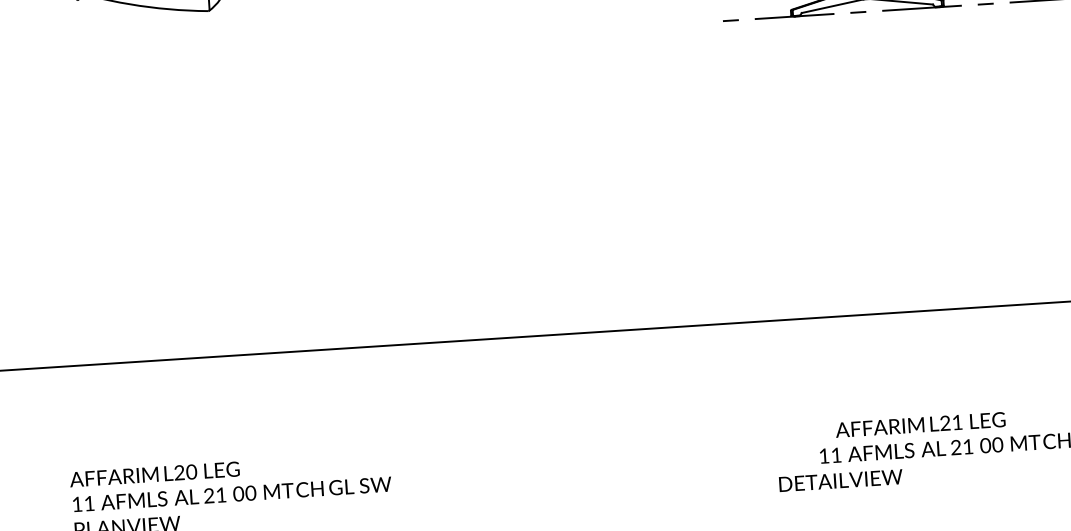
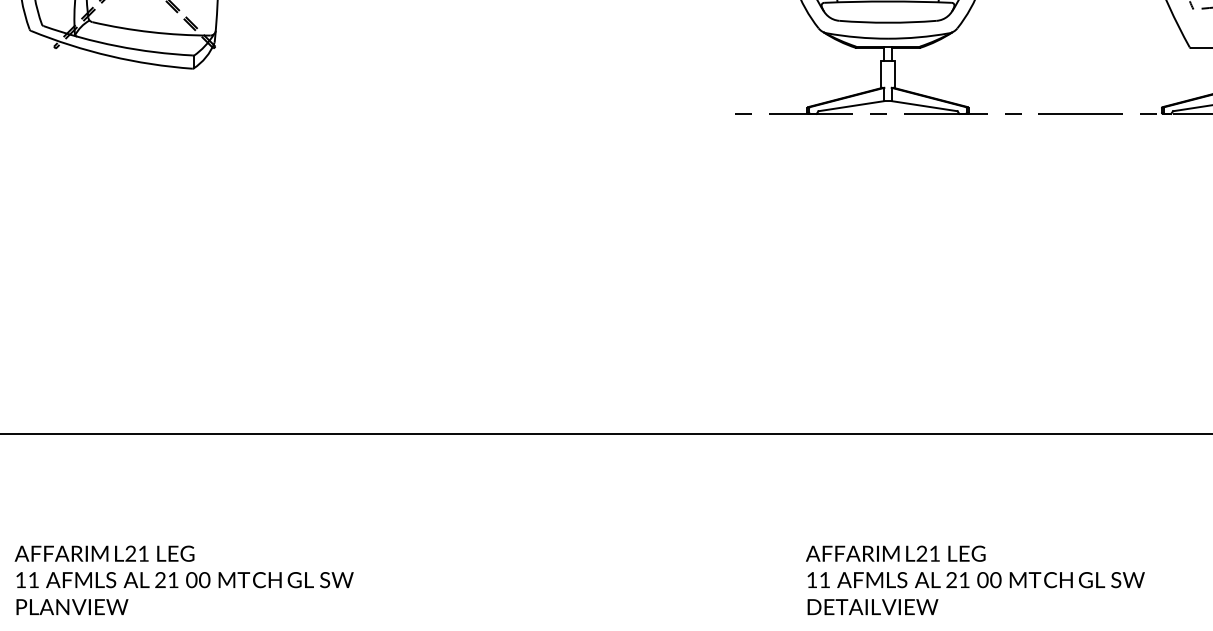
text: (920, 424) -> (895, 553), moved
text: (191, 471) -> (143, 553), L20 -> L21
text: (840, 480) -> (872, 606), moved

